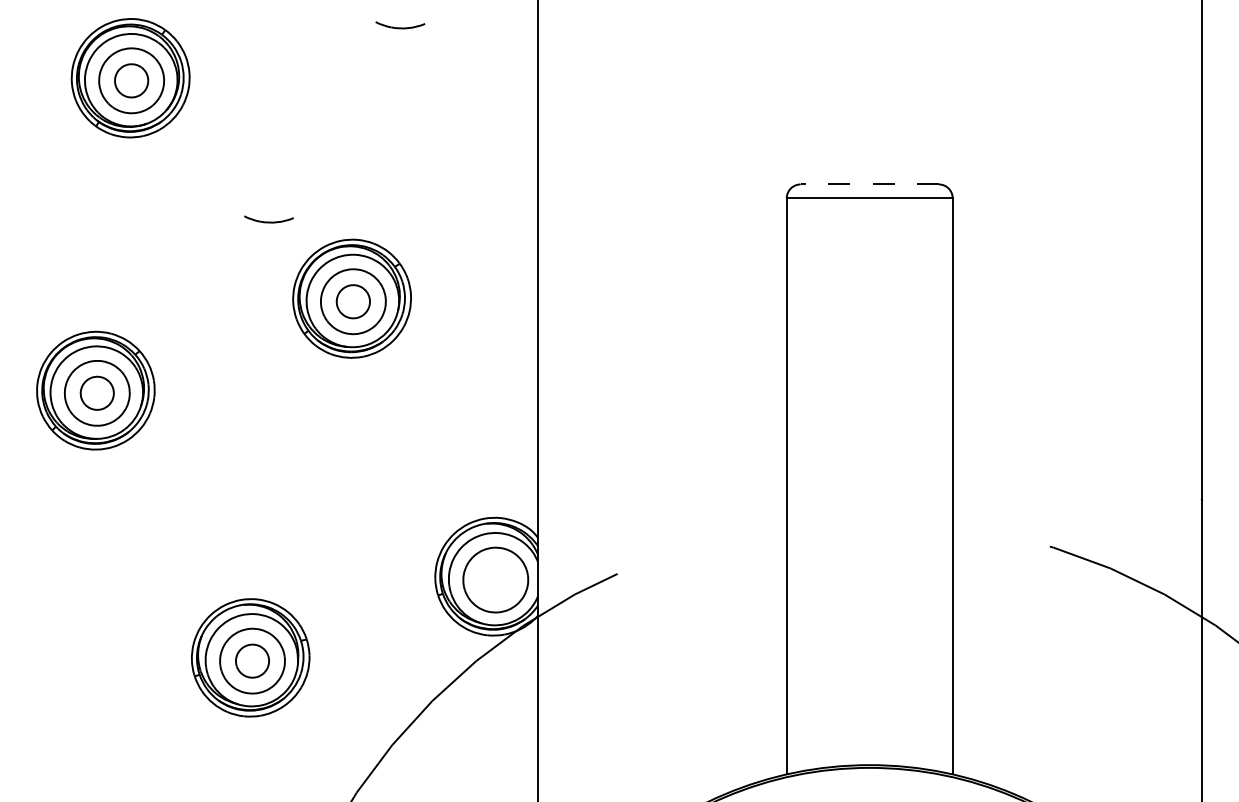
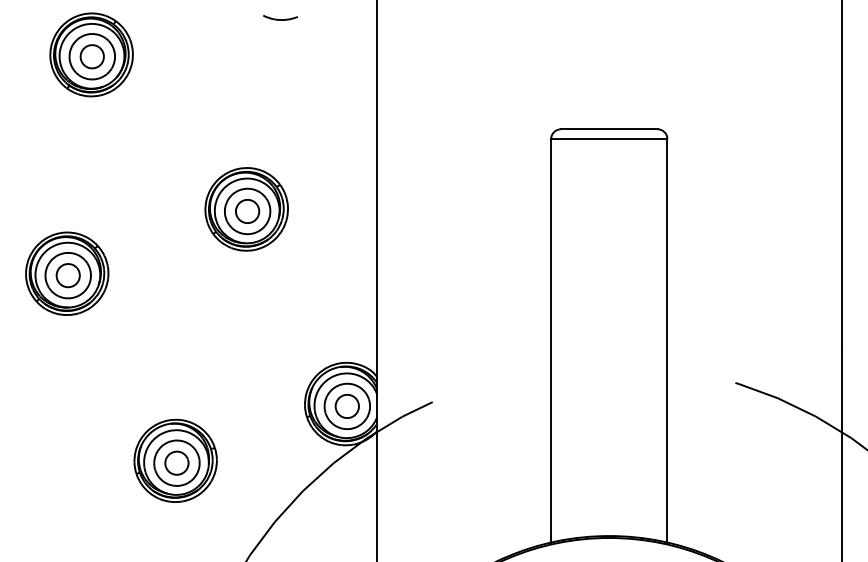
line: (868, 184) -> (608, 129), dashed -> solid
part: (268, 218) -> (188, 153), removed
part: (494, 578) -> (346, 405), added

